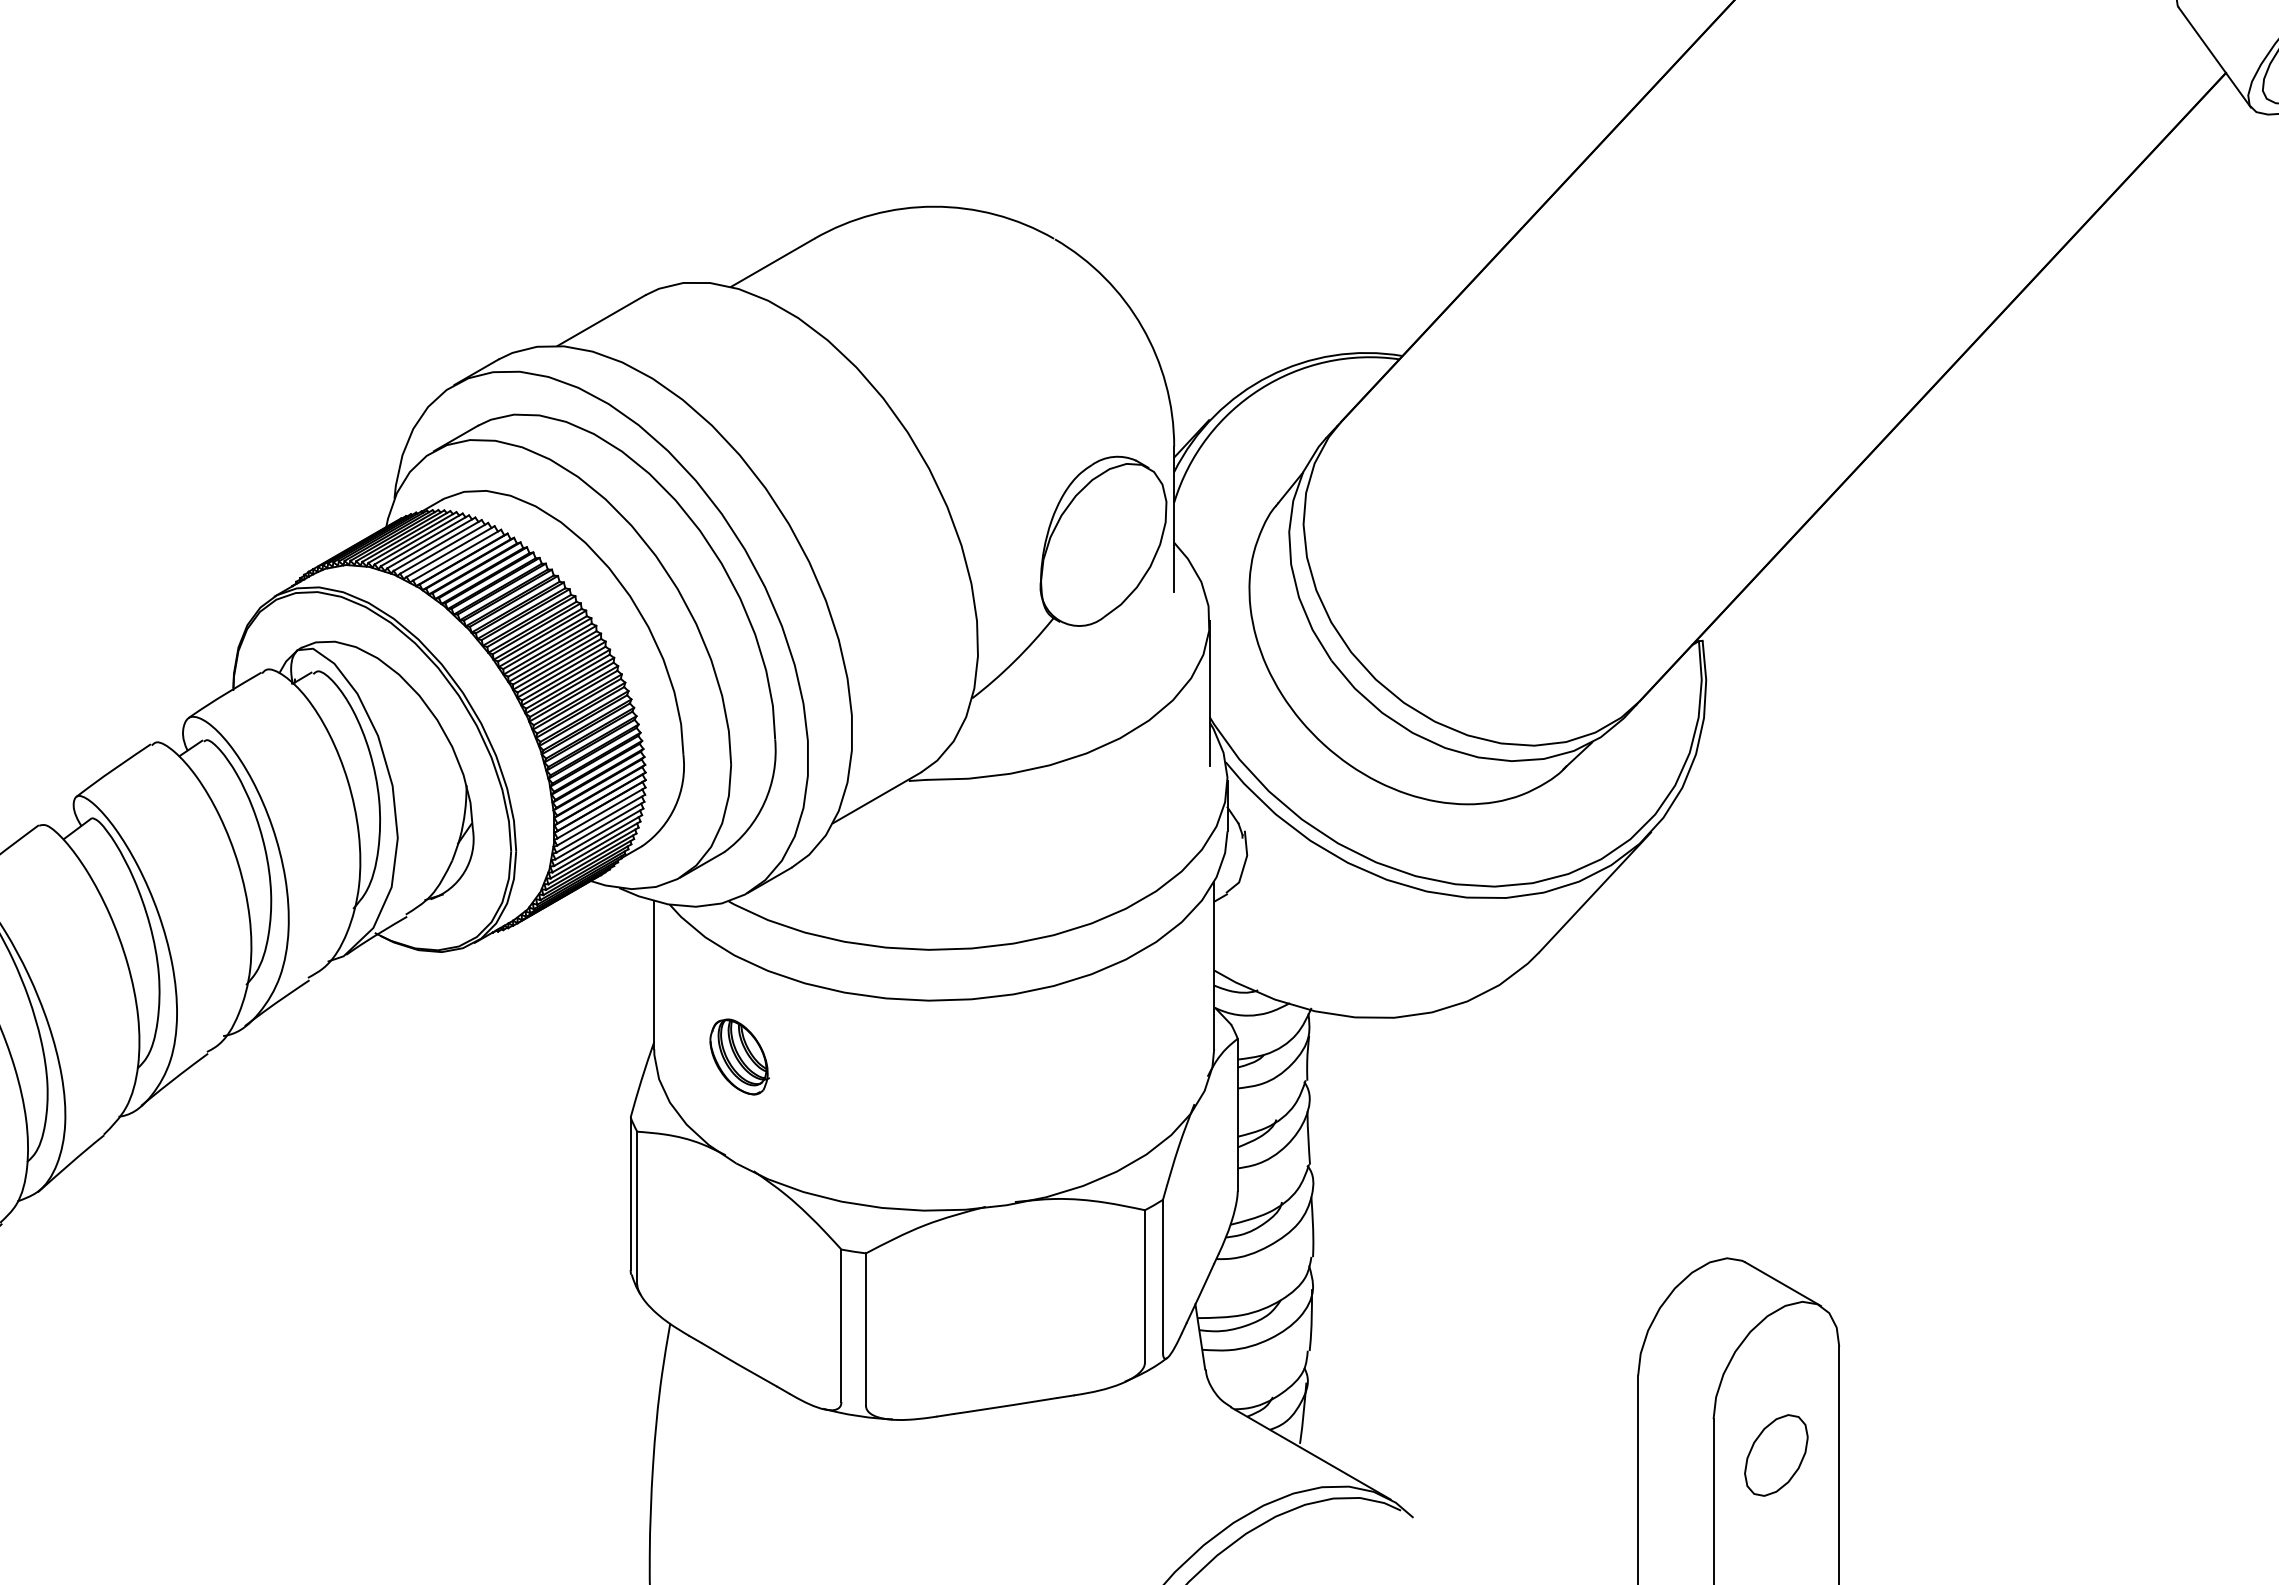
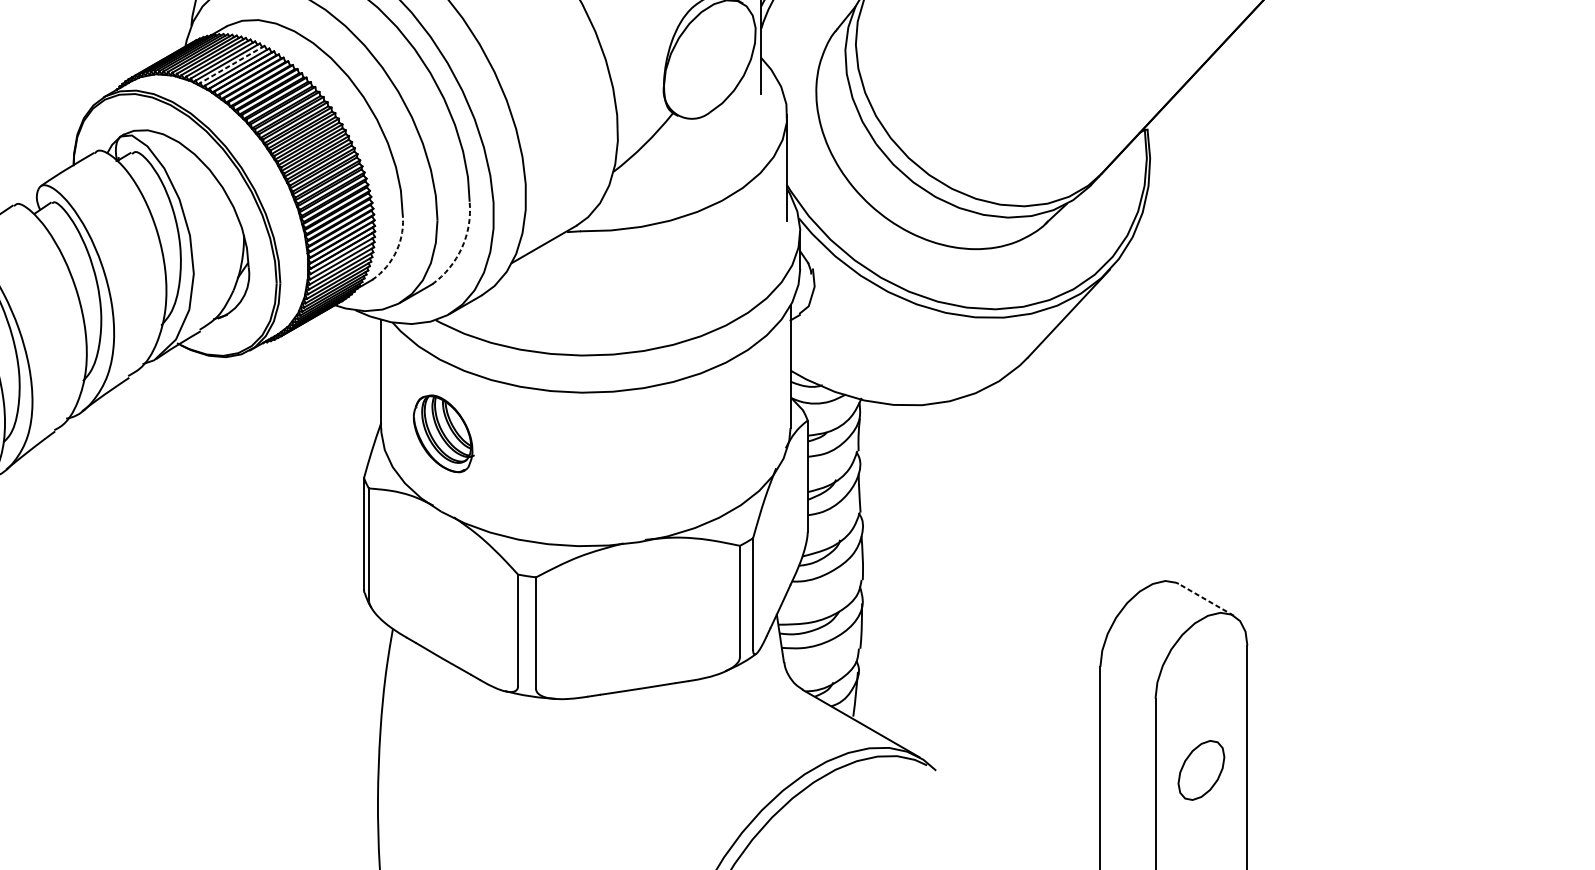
line: (450, 551) -> (232, 64), solid -> dashed
arc: (764, 802) -> (461, 247), solid -> dashed
arc: (675, 806) -> (396, 250), solid -> dashed
part: (739, 1056) -> (443, 433), size x1.4
line: (1783, 1284) -> (1206, 600), solid -> dashed
part: (1776, 1455) -> (1201, 770), moved

